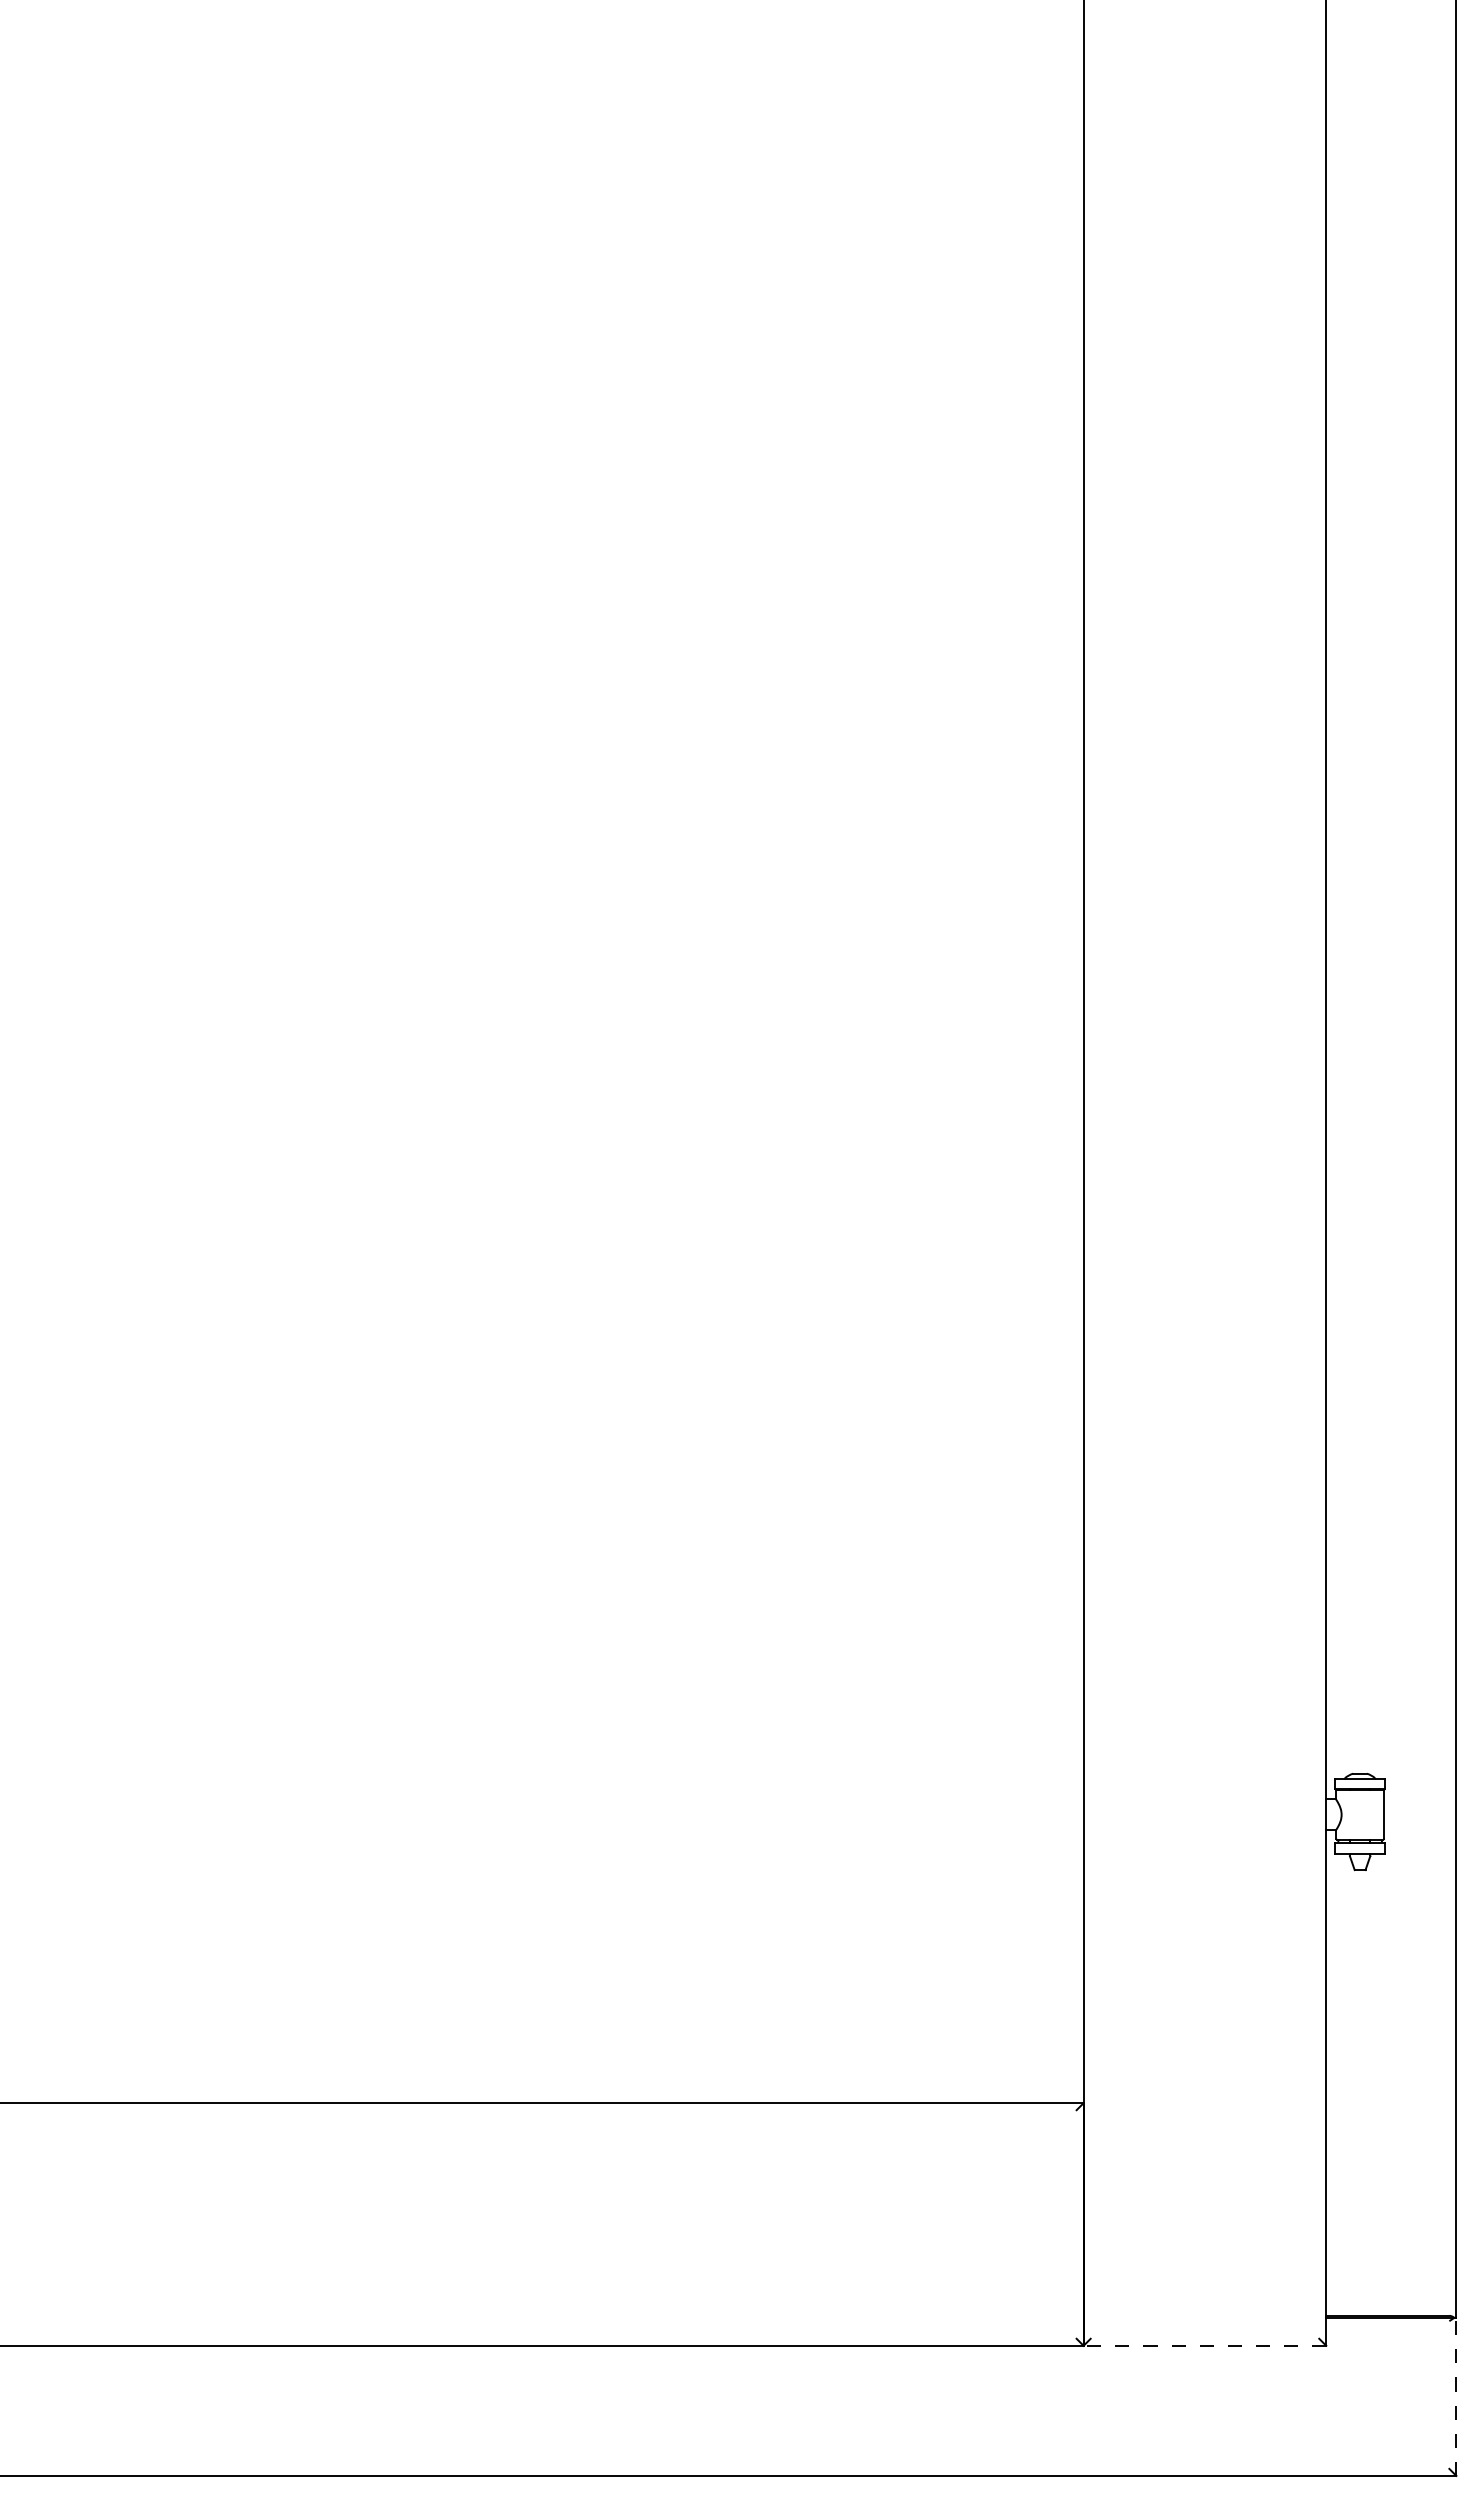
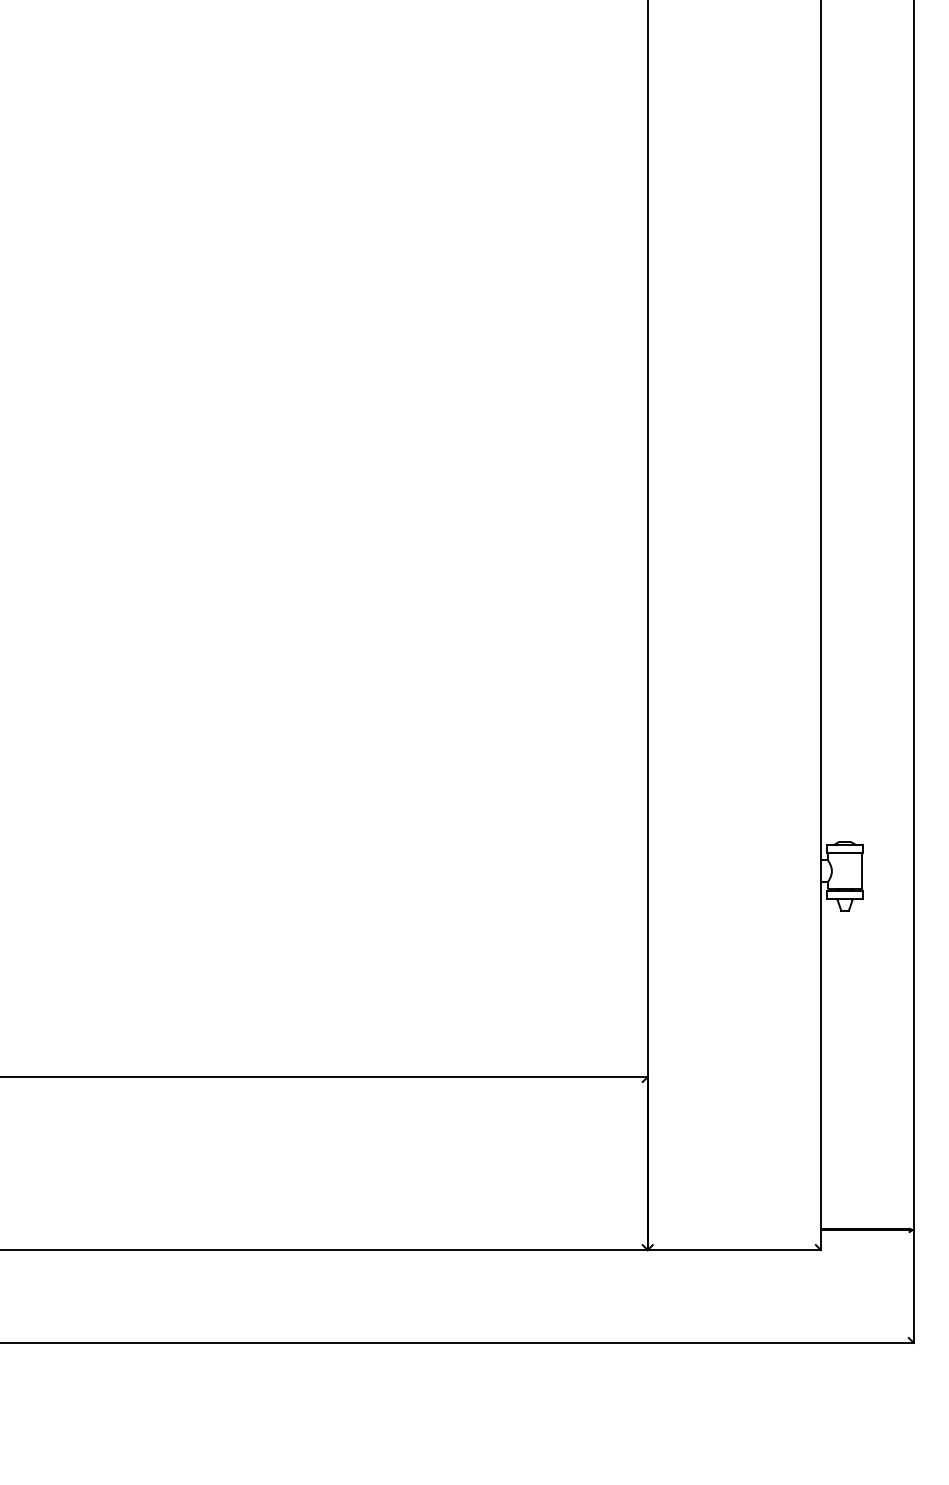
line: (1204, 2345) -> (734, 1249), dashed -> solid
line: (1456, 2396) -> (913, 1286), dashed -> solid

